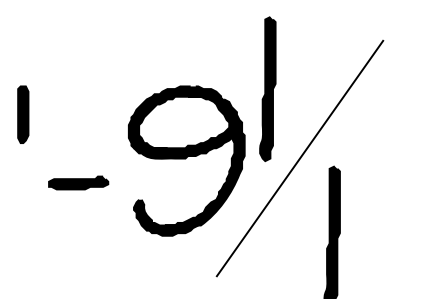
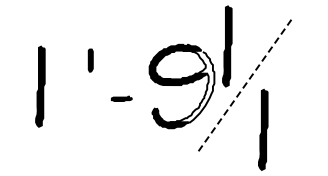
part: (22, 114) -> (90, 60), size x0.7
line: (300, 159) -> (245, 85), solid -> dashed
fill: (203, 161) -> (191, 86), removed
part: (78, 182) -> (121, 98), size x0.6

